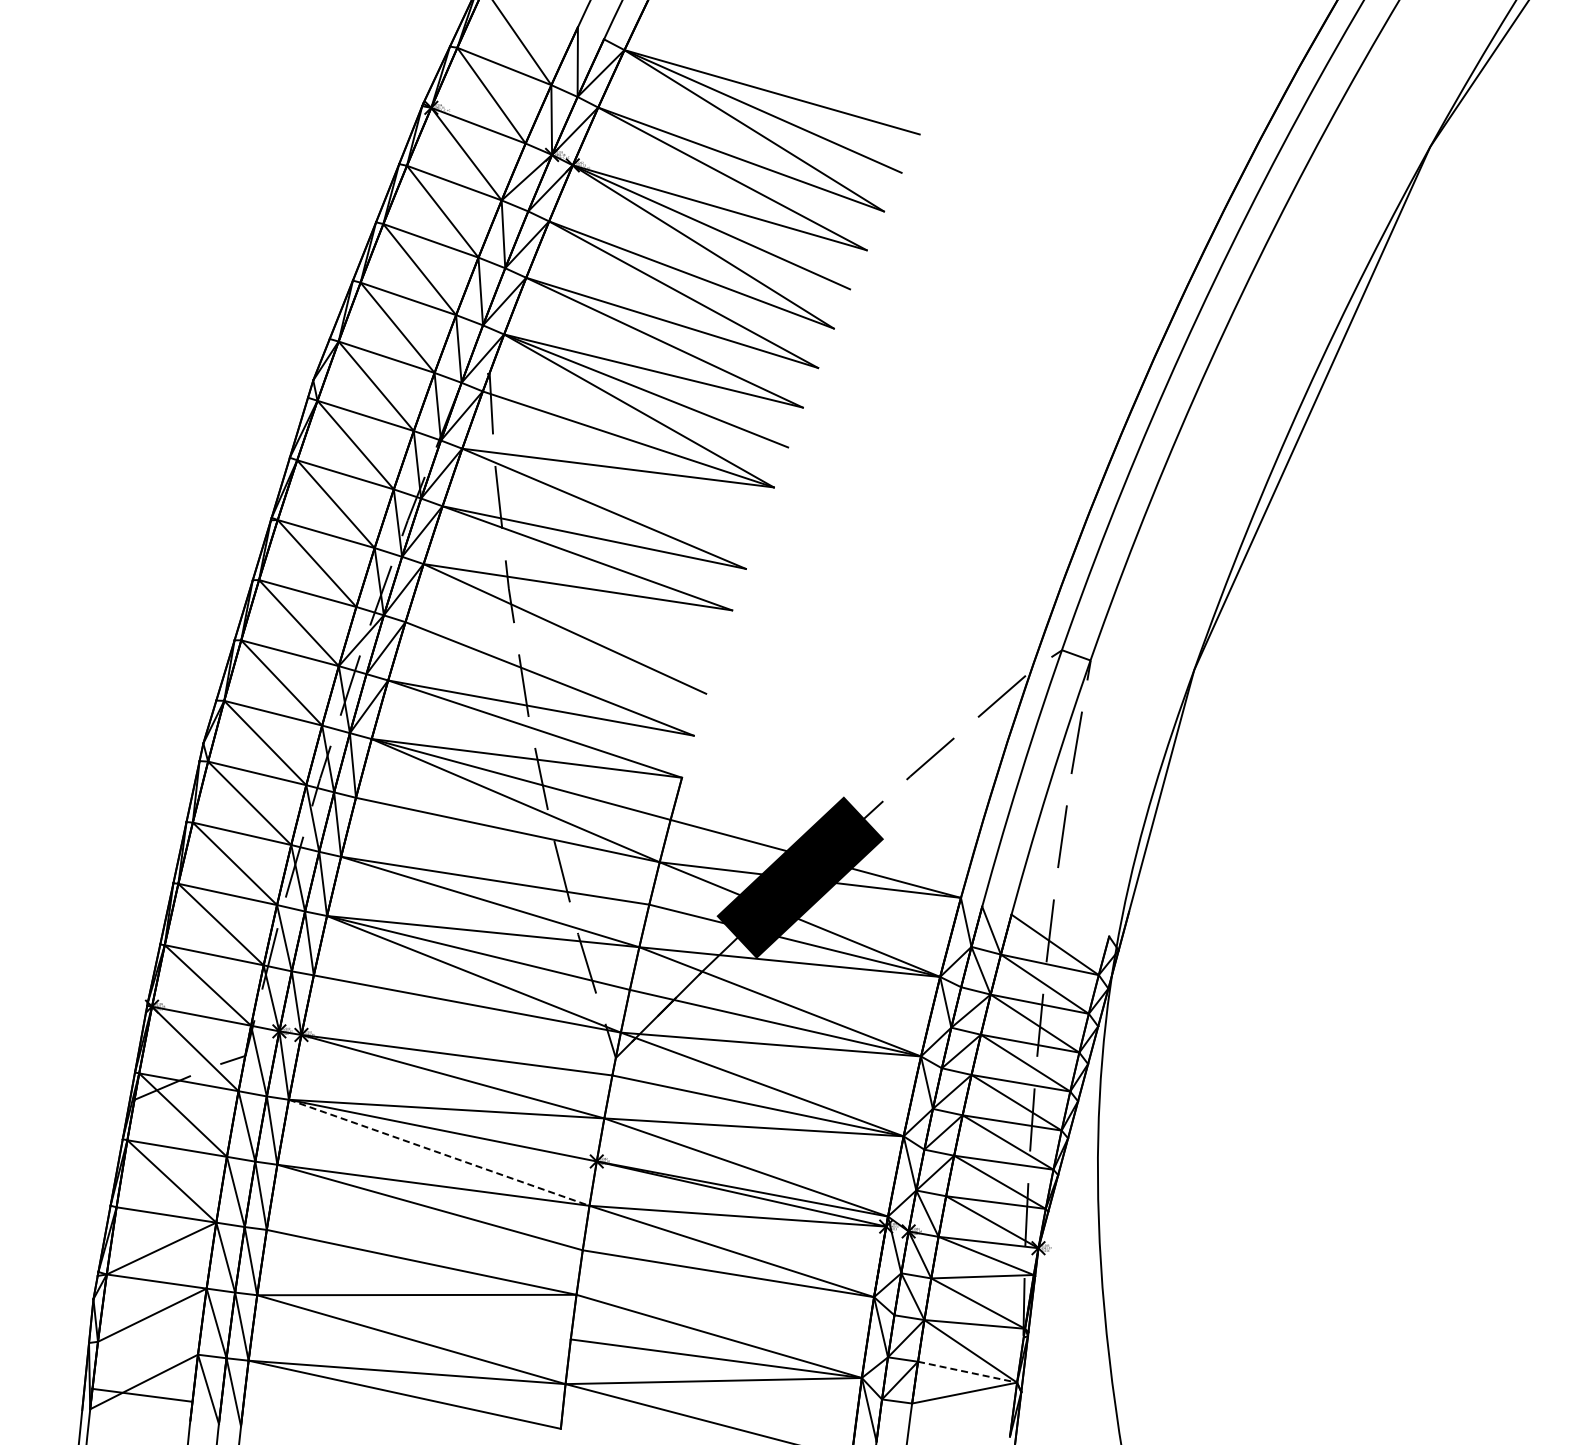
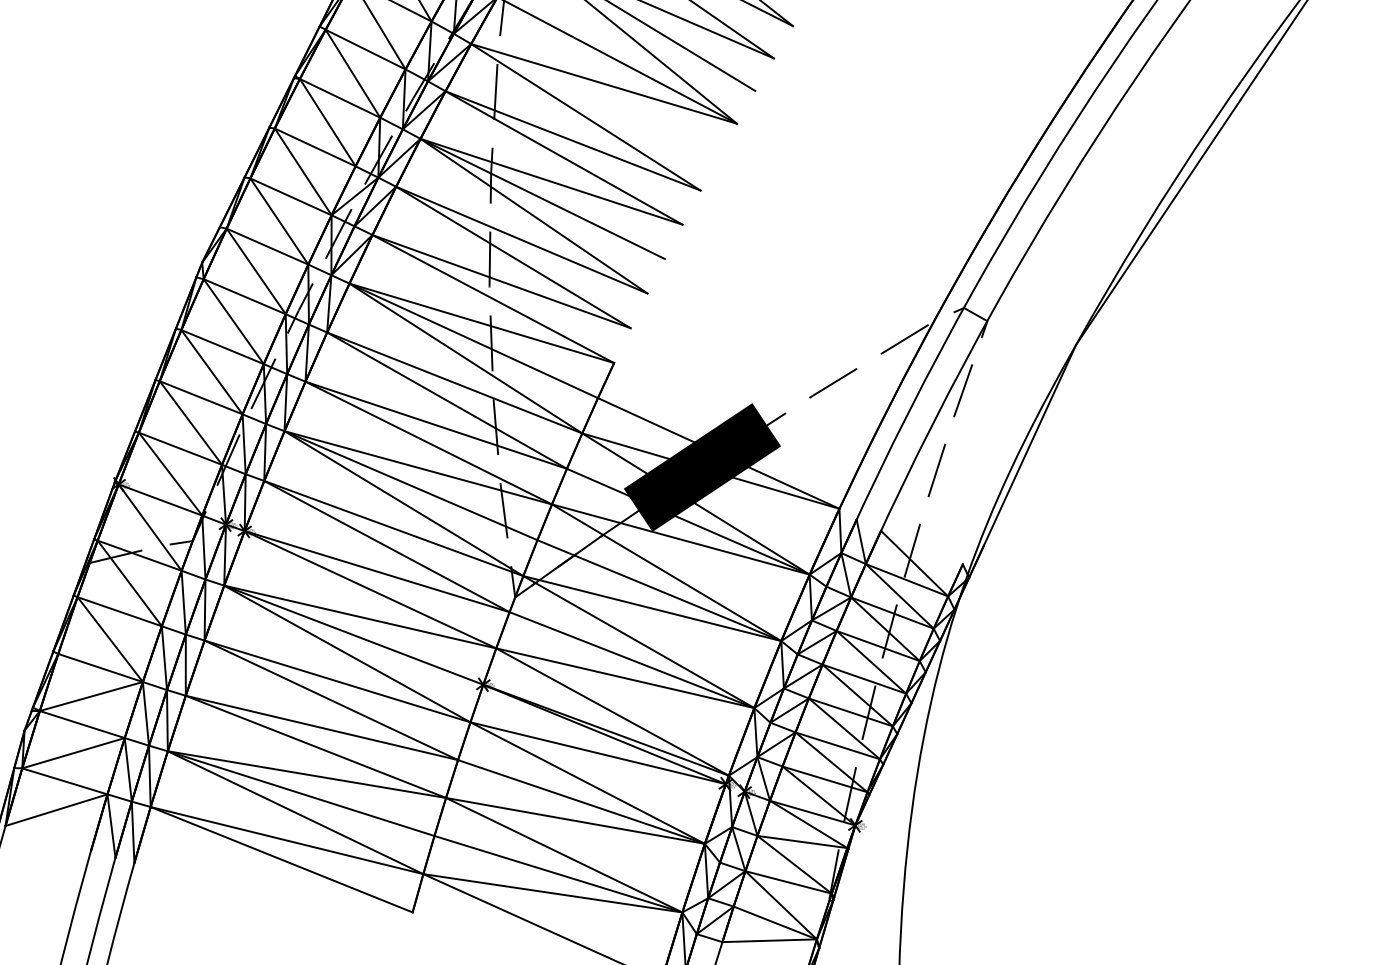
line: (570, 608) -> (541, 199), added
line: (555, 657) -> (521, 239), added
line: (502, 850) -> (447, 399), added
line: (462, 1025) -> (386, 546), added
line: (439, 1152) -> (347, 653), dashed -> solid
line: (424, 1239) -> (321, 727), added
line: (725, 1295) -> (575, 820), added
line: (413, 1317) -> (300, 793), added
line: (967, 1372) -> (775, 923), dashed -> solid
line: (141, 1394) -> (64, 780), moved

